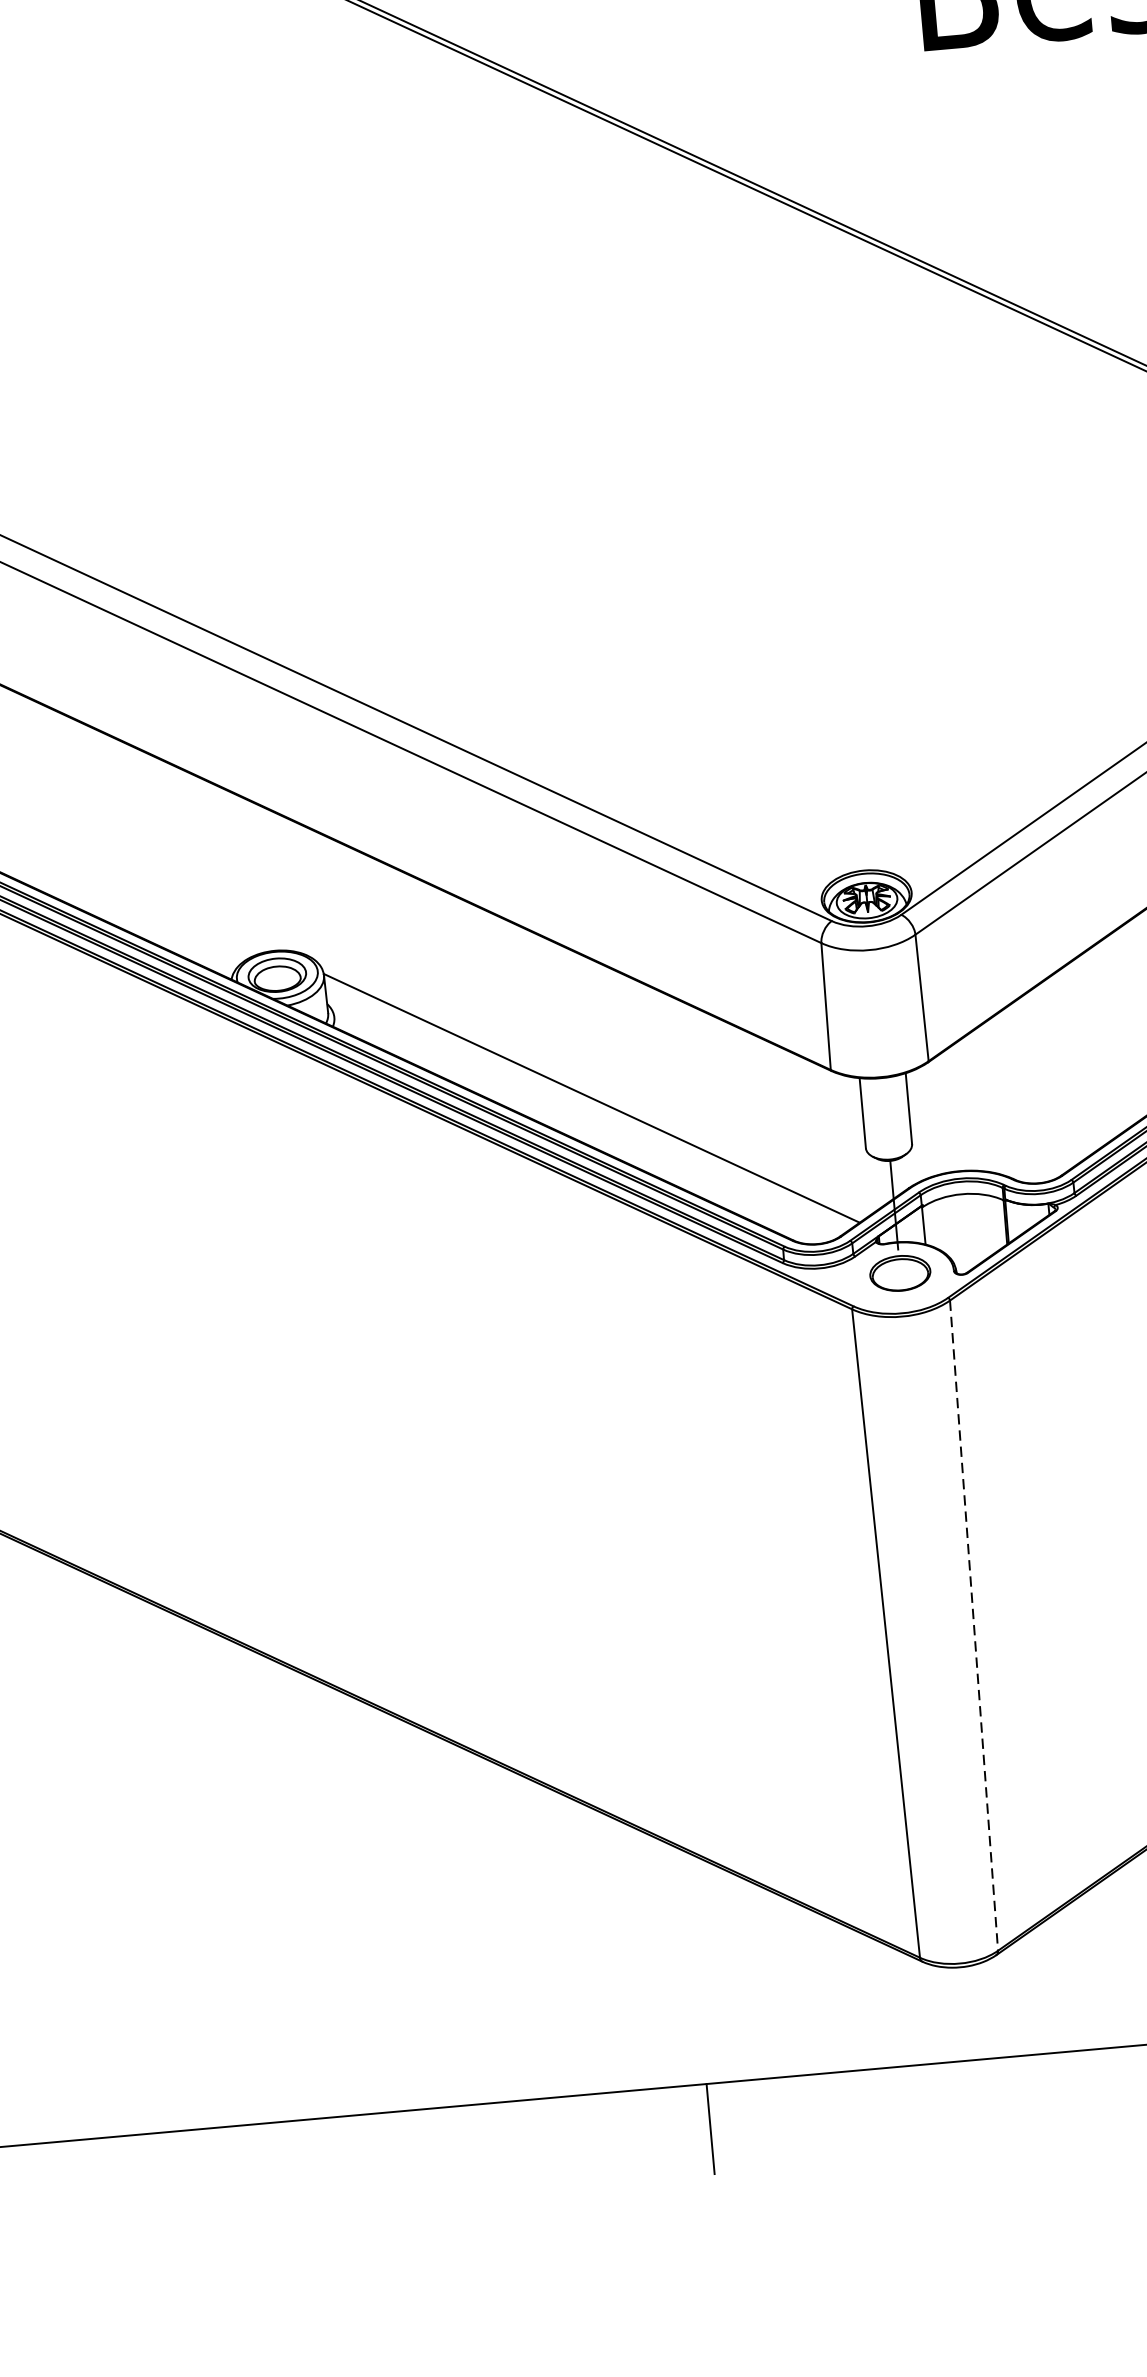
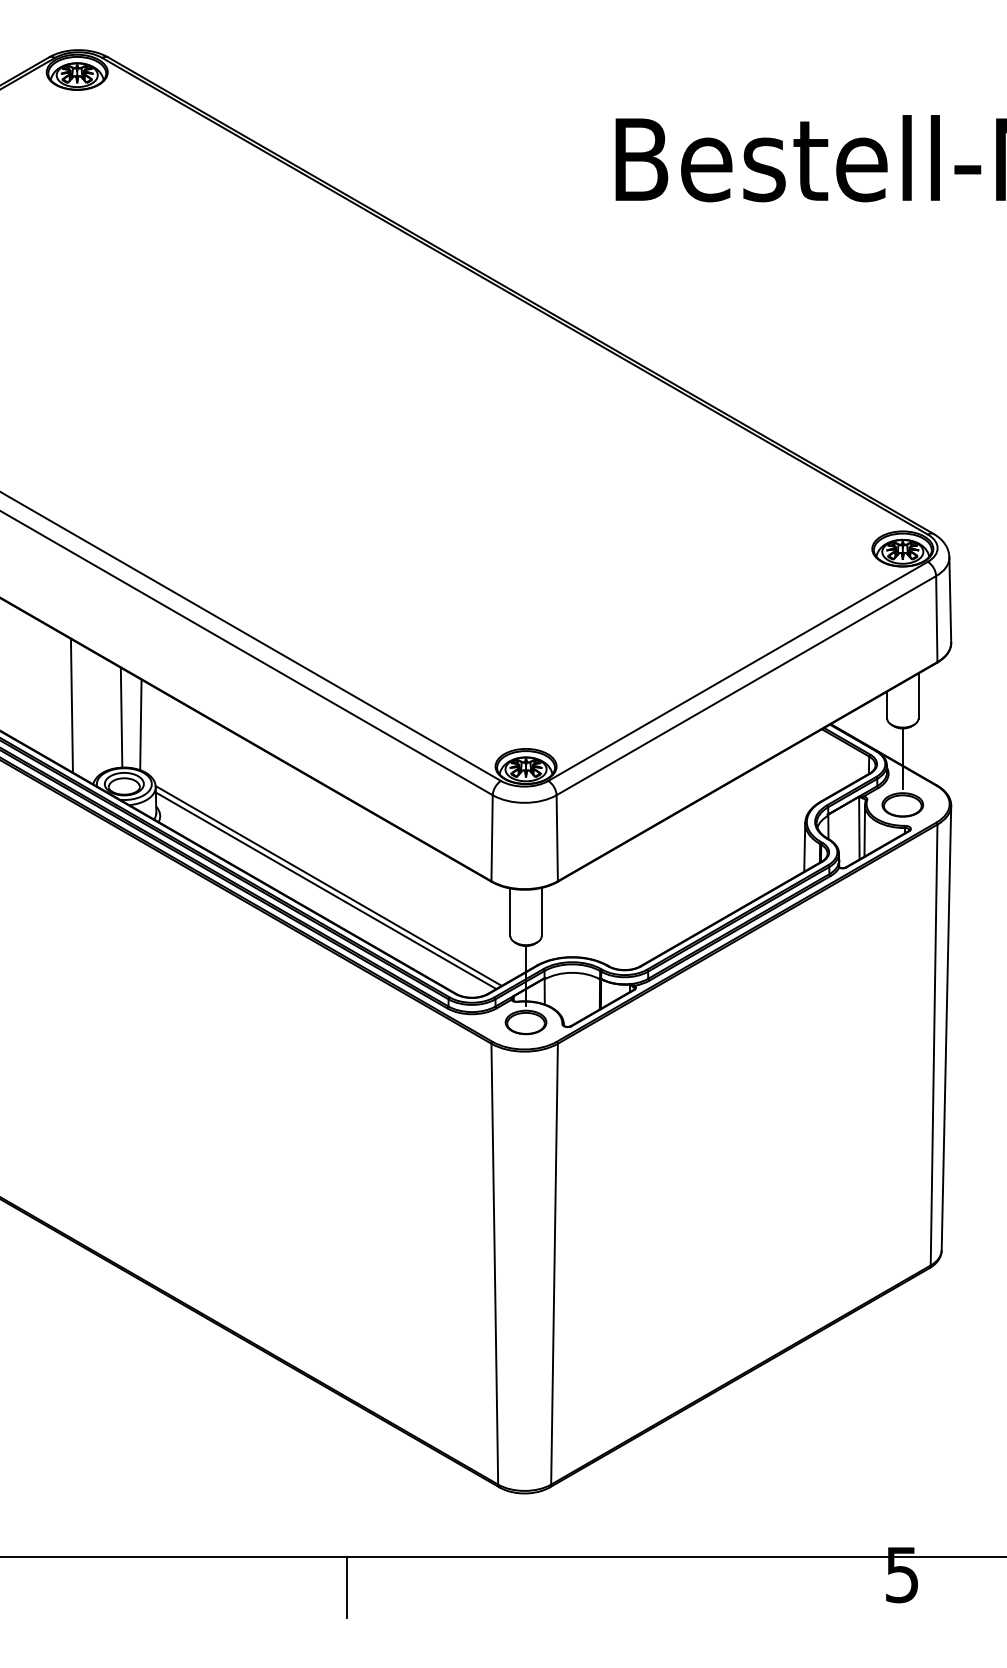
line: (189, 866) -> (71, 705), added
line: (264, 877) -> (121, 717), added
line: (293, 885) -> (140, 724), added
line: (587, 1105) -> (325, 890), added
line: (974, 1626) -> (554, 1264), dashed -> solid

